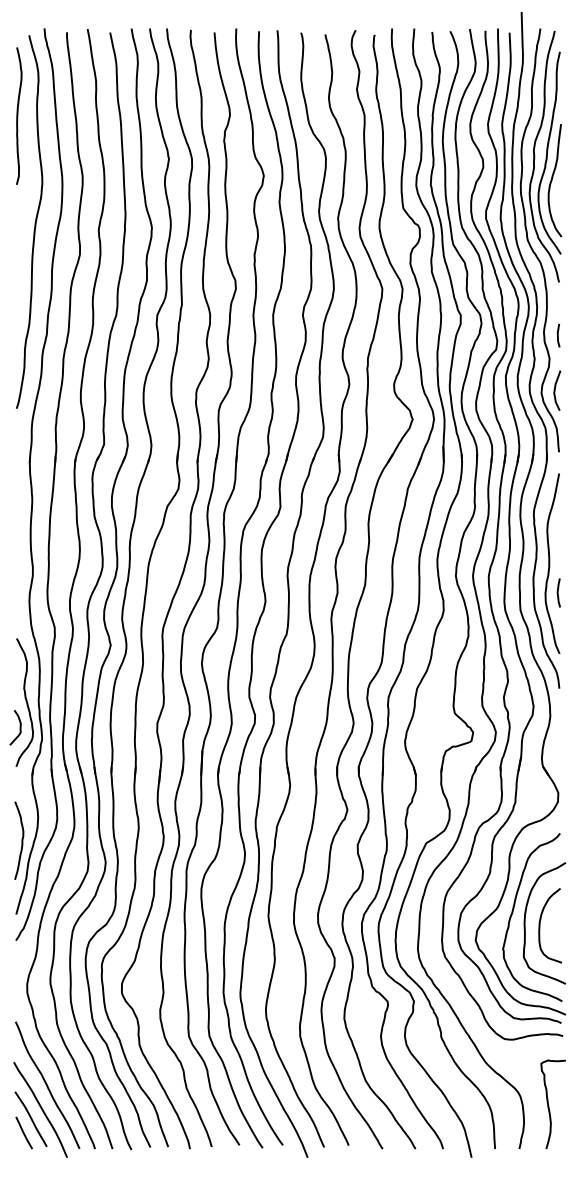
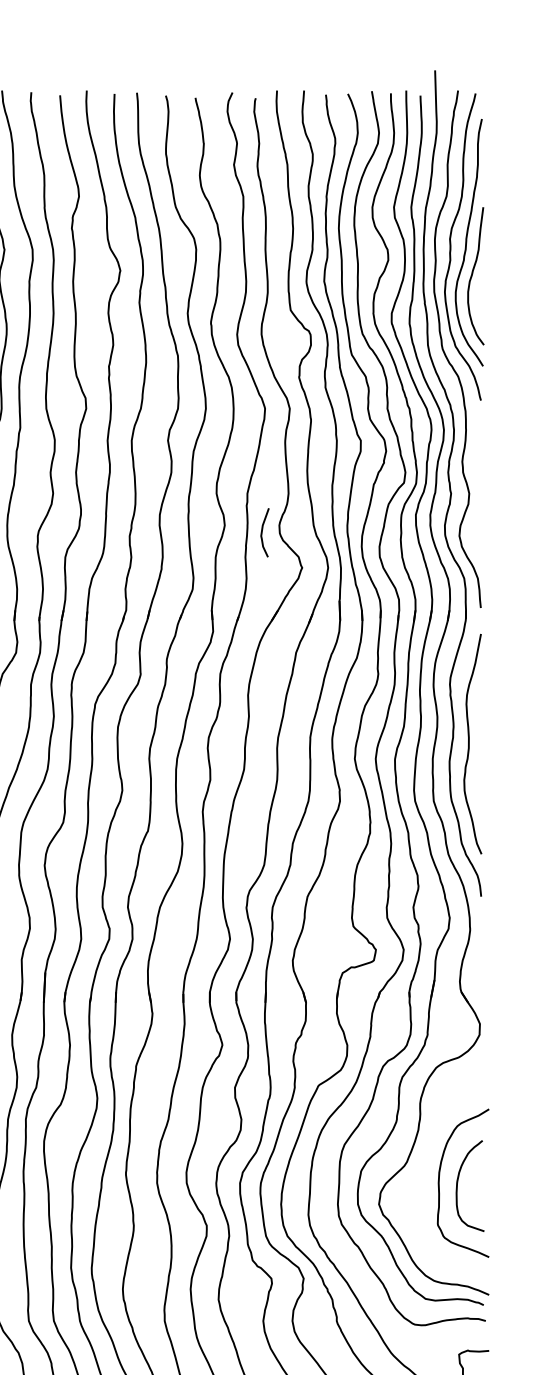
line: (558, 335) -> (480, 465), removed
curve: (555, 390) -> (262, 532), moved
curve: (558, 592) -> (480, 779), removed
curve: (513, 912) -> (425, 1169), removed

